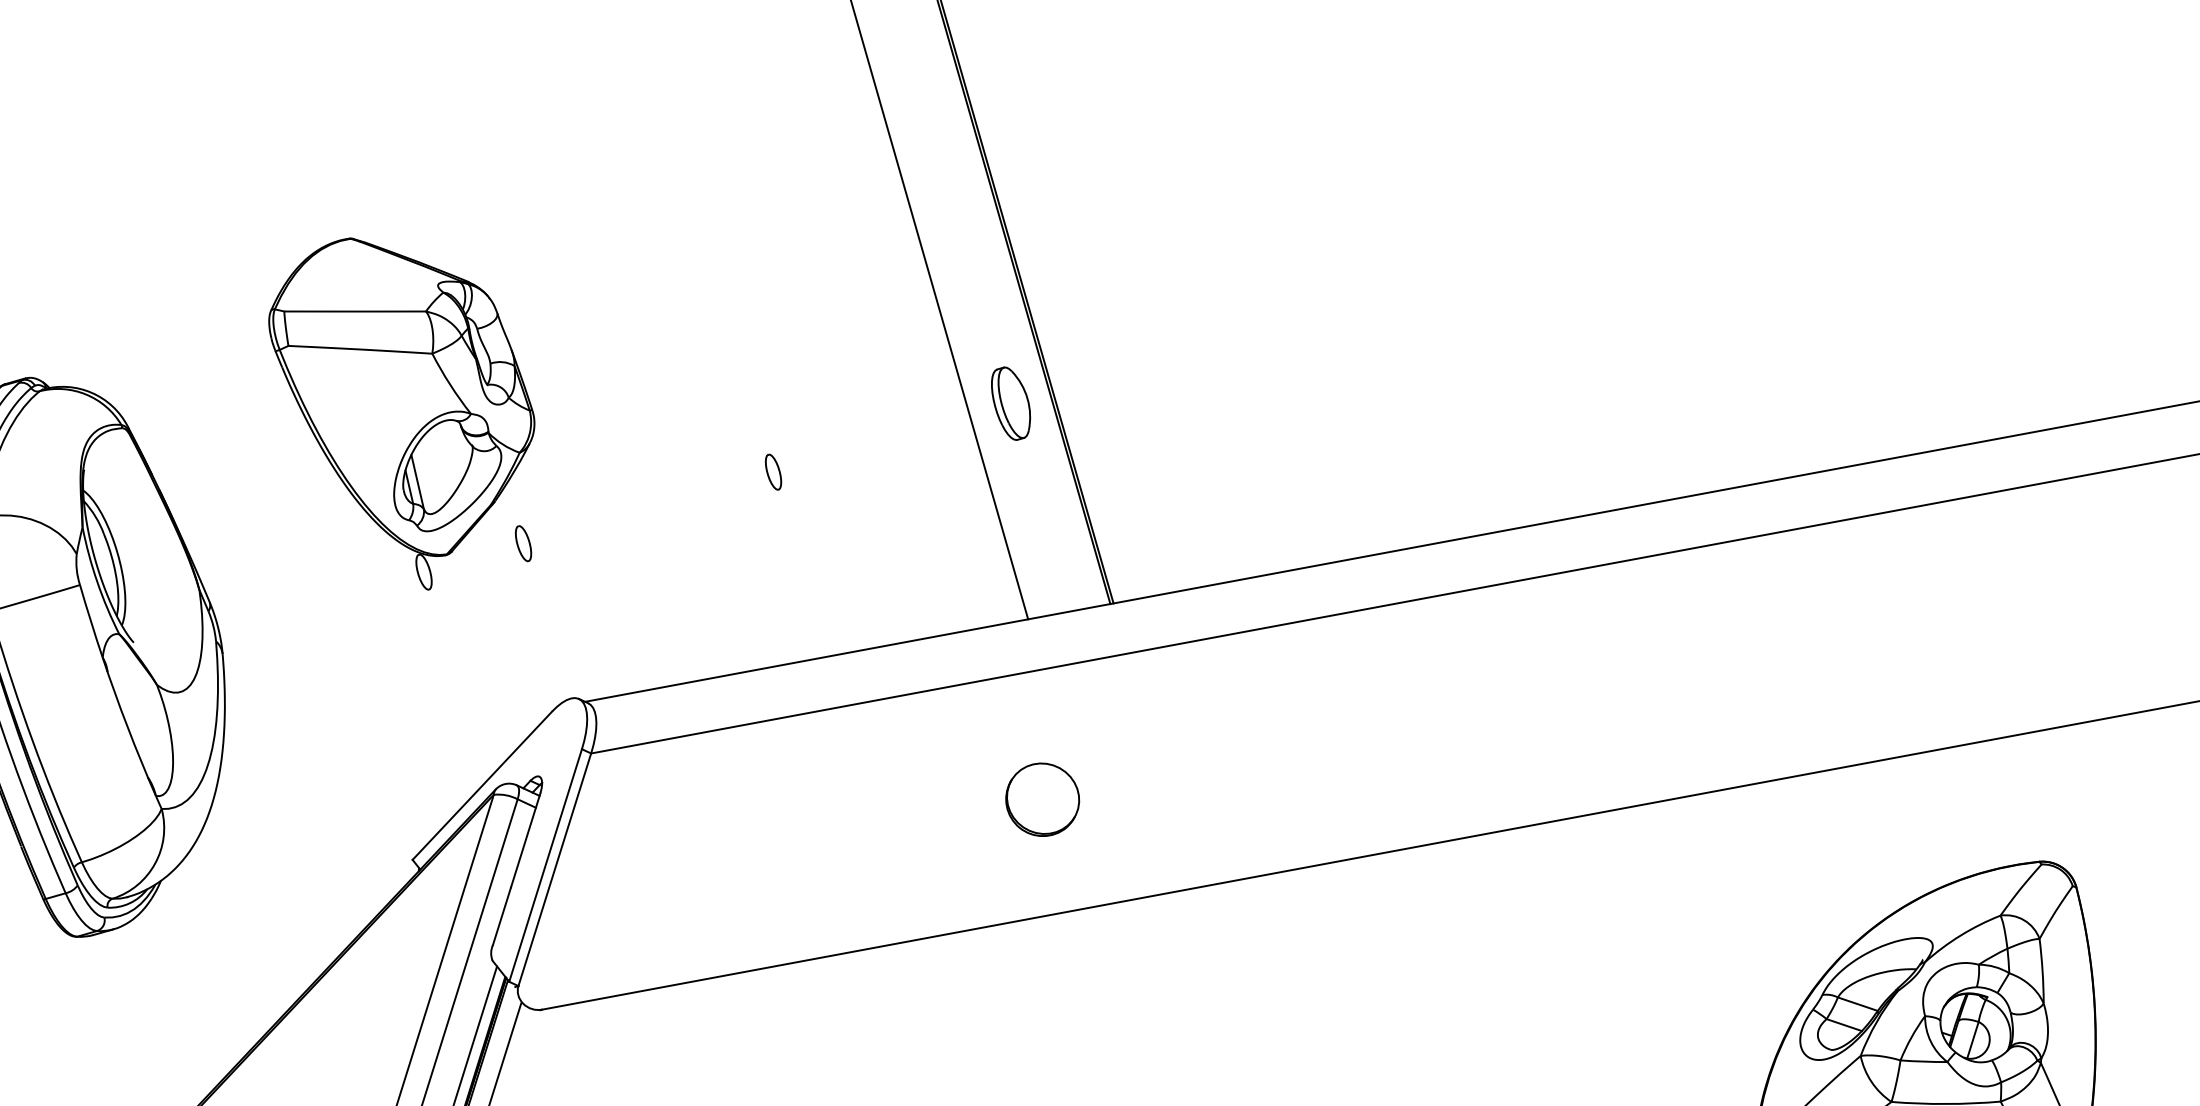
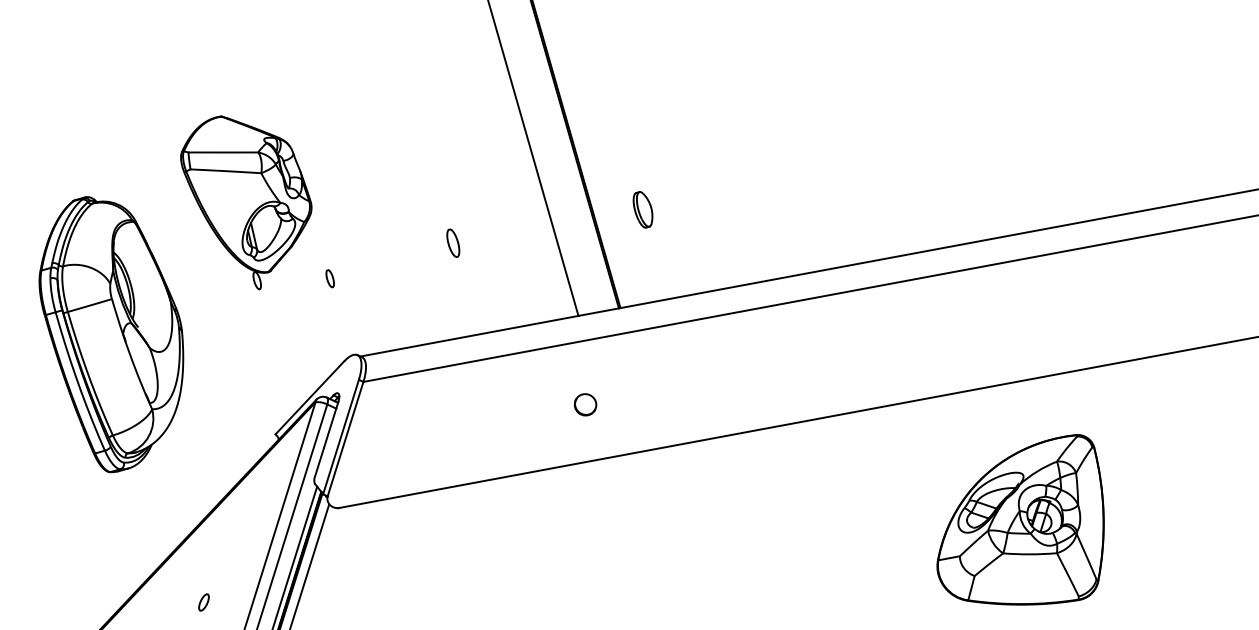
part: (1009, 403) -> (642, 209), moved
part: (402, 413) -> (246, 202), moved
part: (772, 472) -> (452, 243), size x1.6
part: (1042, 799) -> (585, 404), size x0.6

